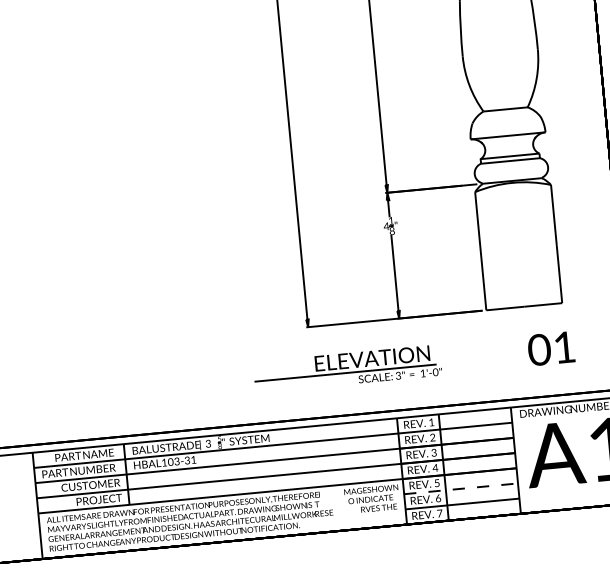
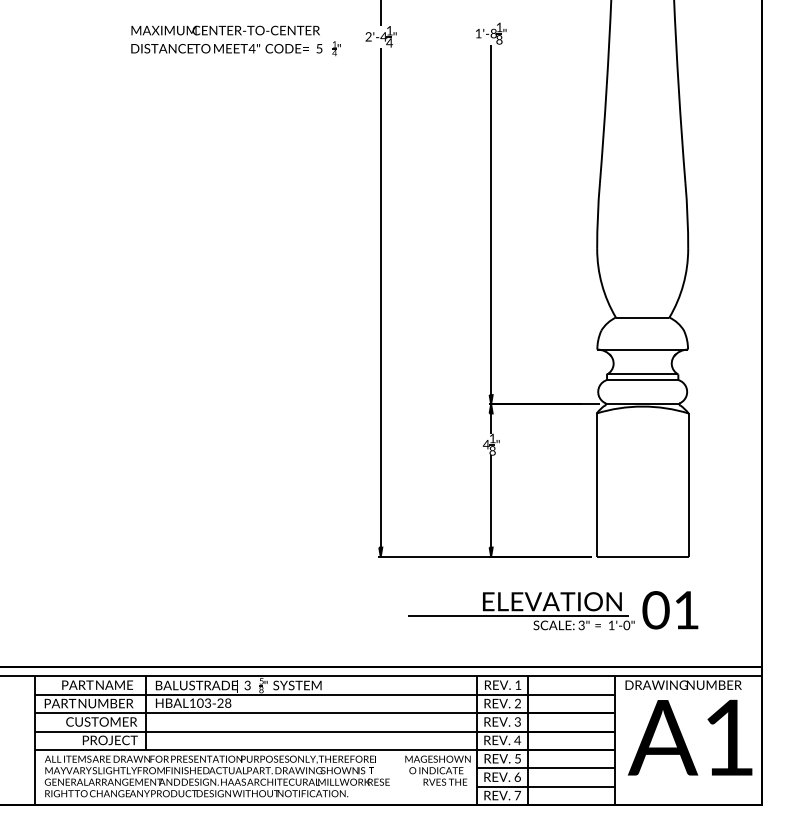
part: (347, 369) -> (521, 611), moved
text: (190, 459) -> (224, 702), HBAL103-31 -> HBAL103-28
line: (461, 488) -> (546, 768), dashed -> solid

